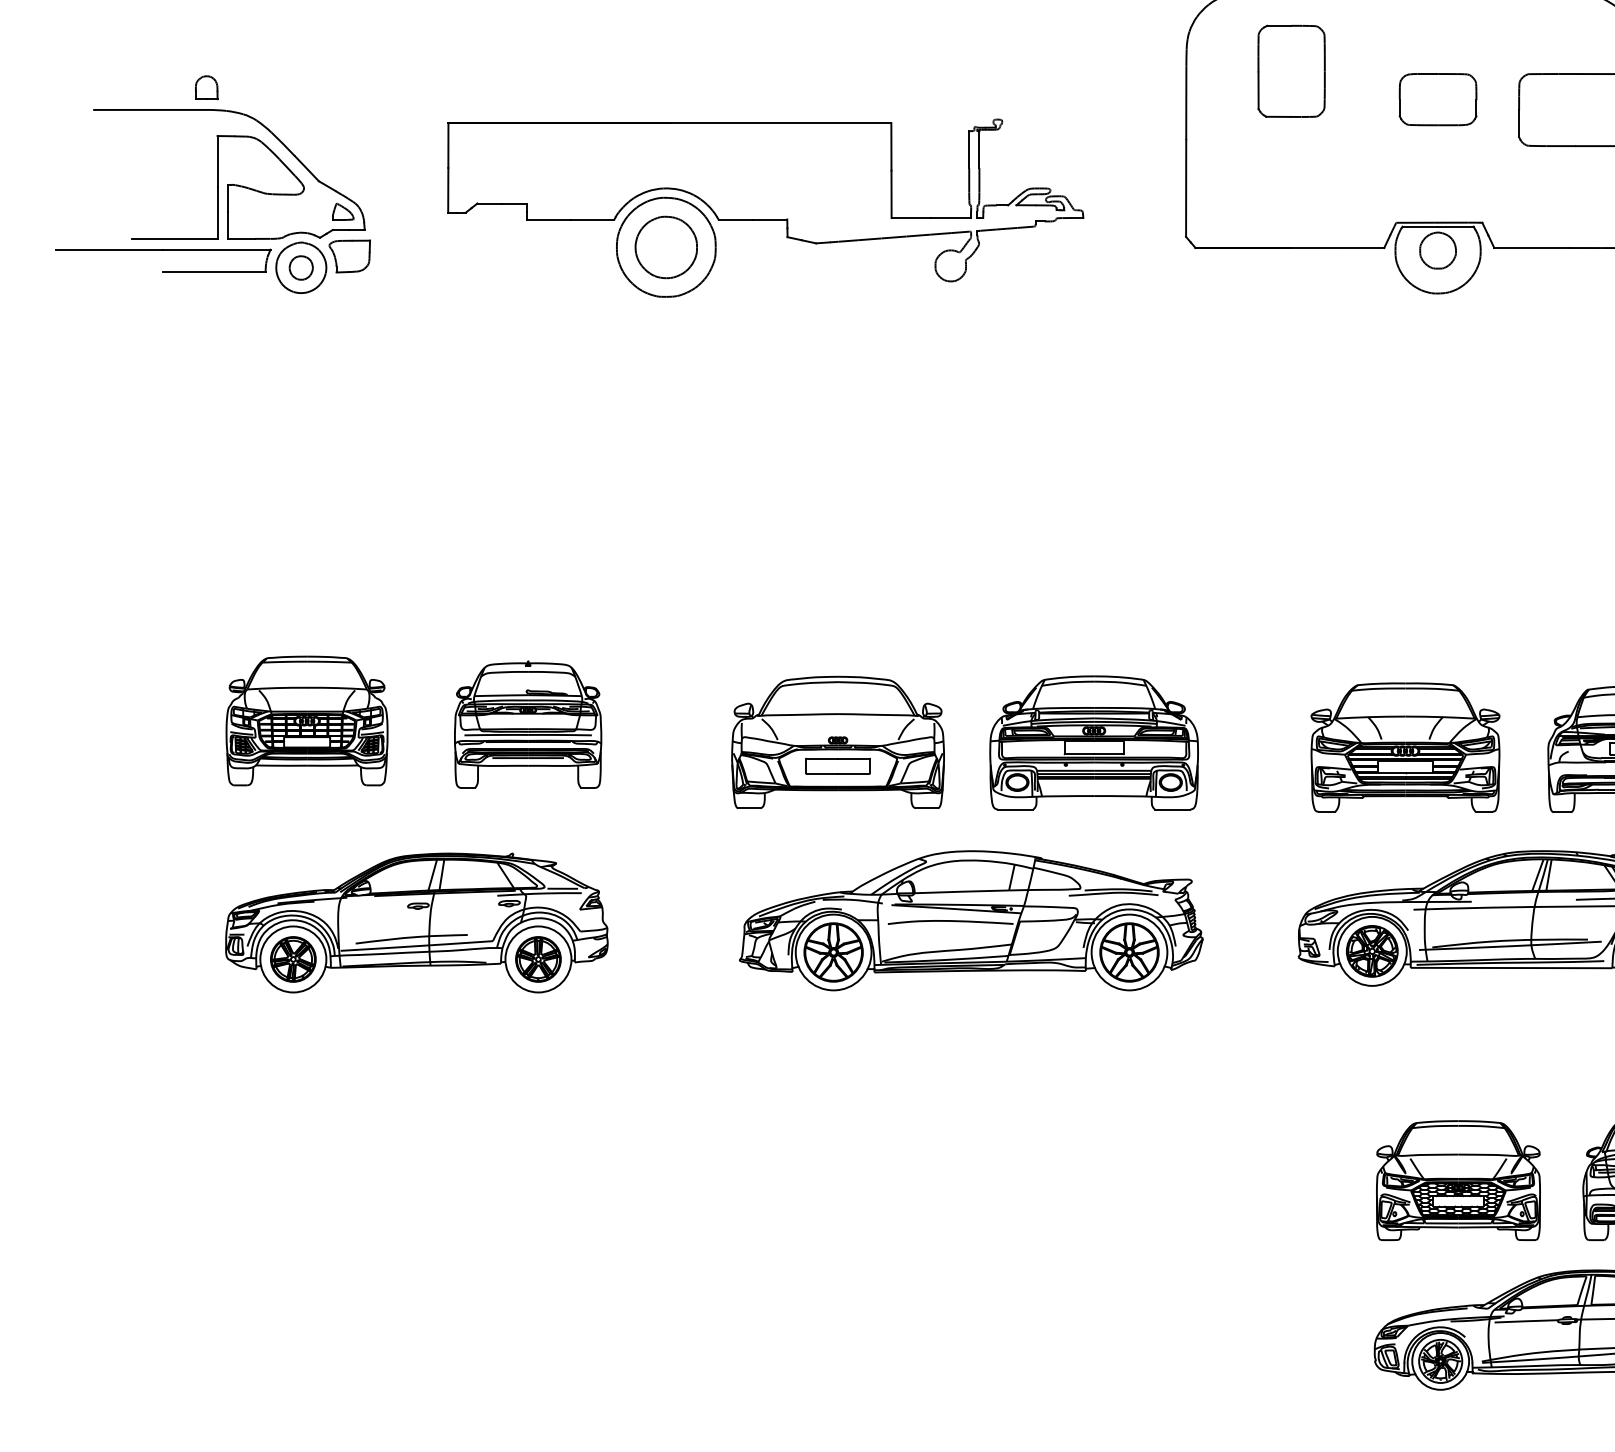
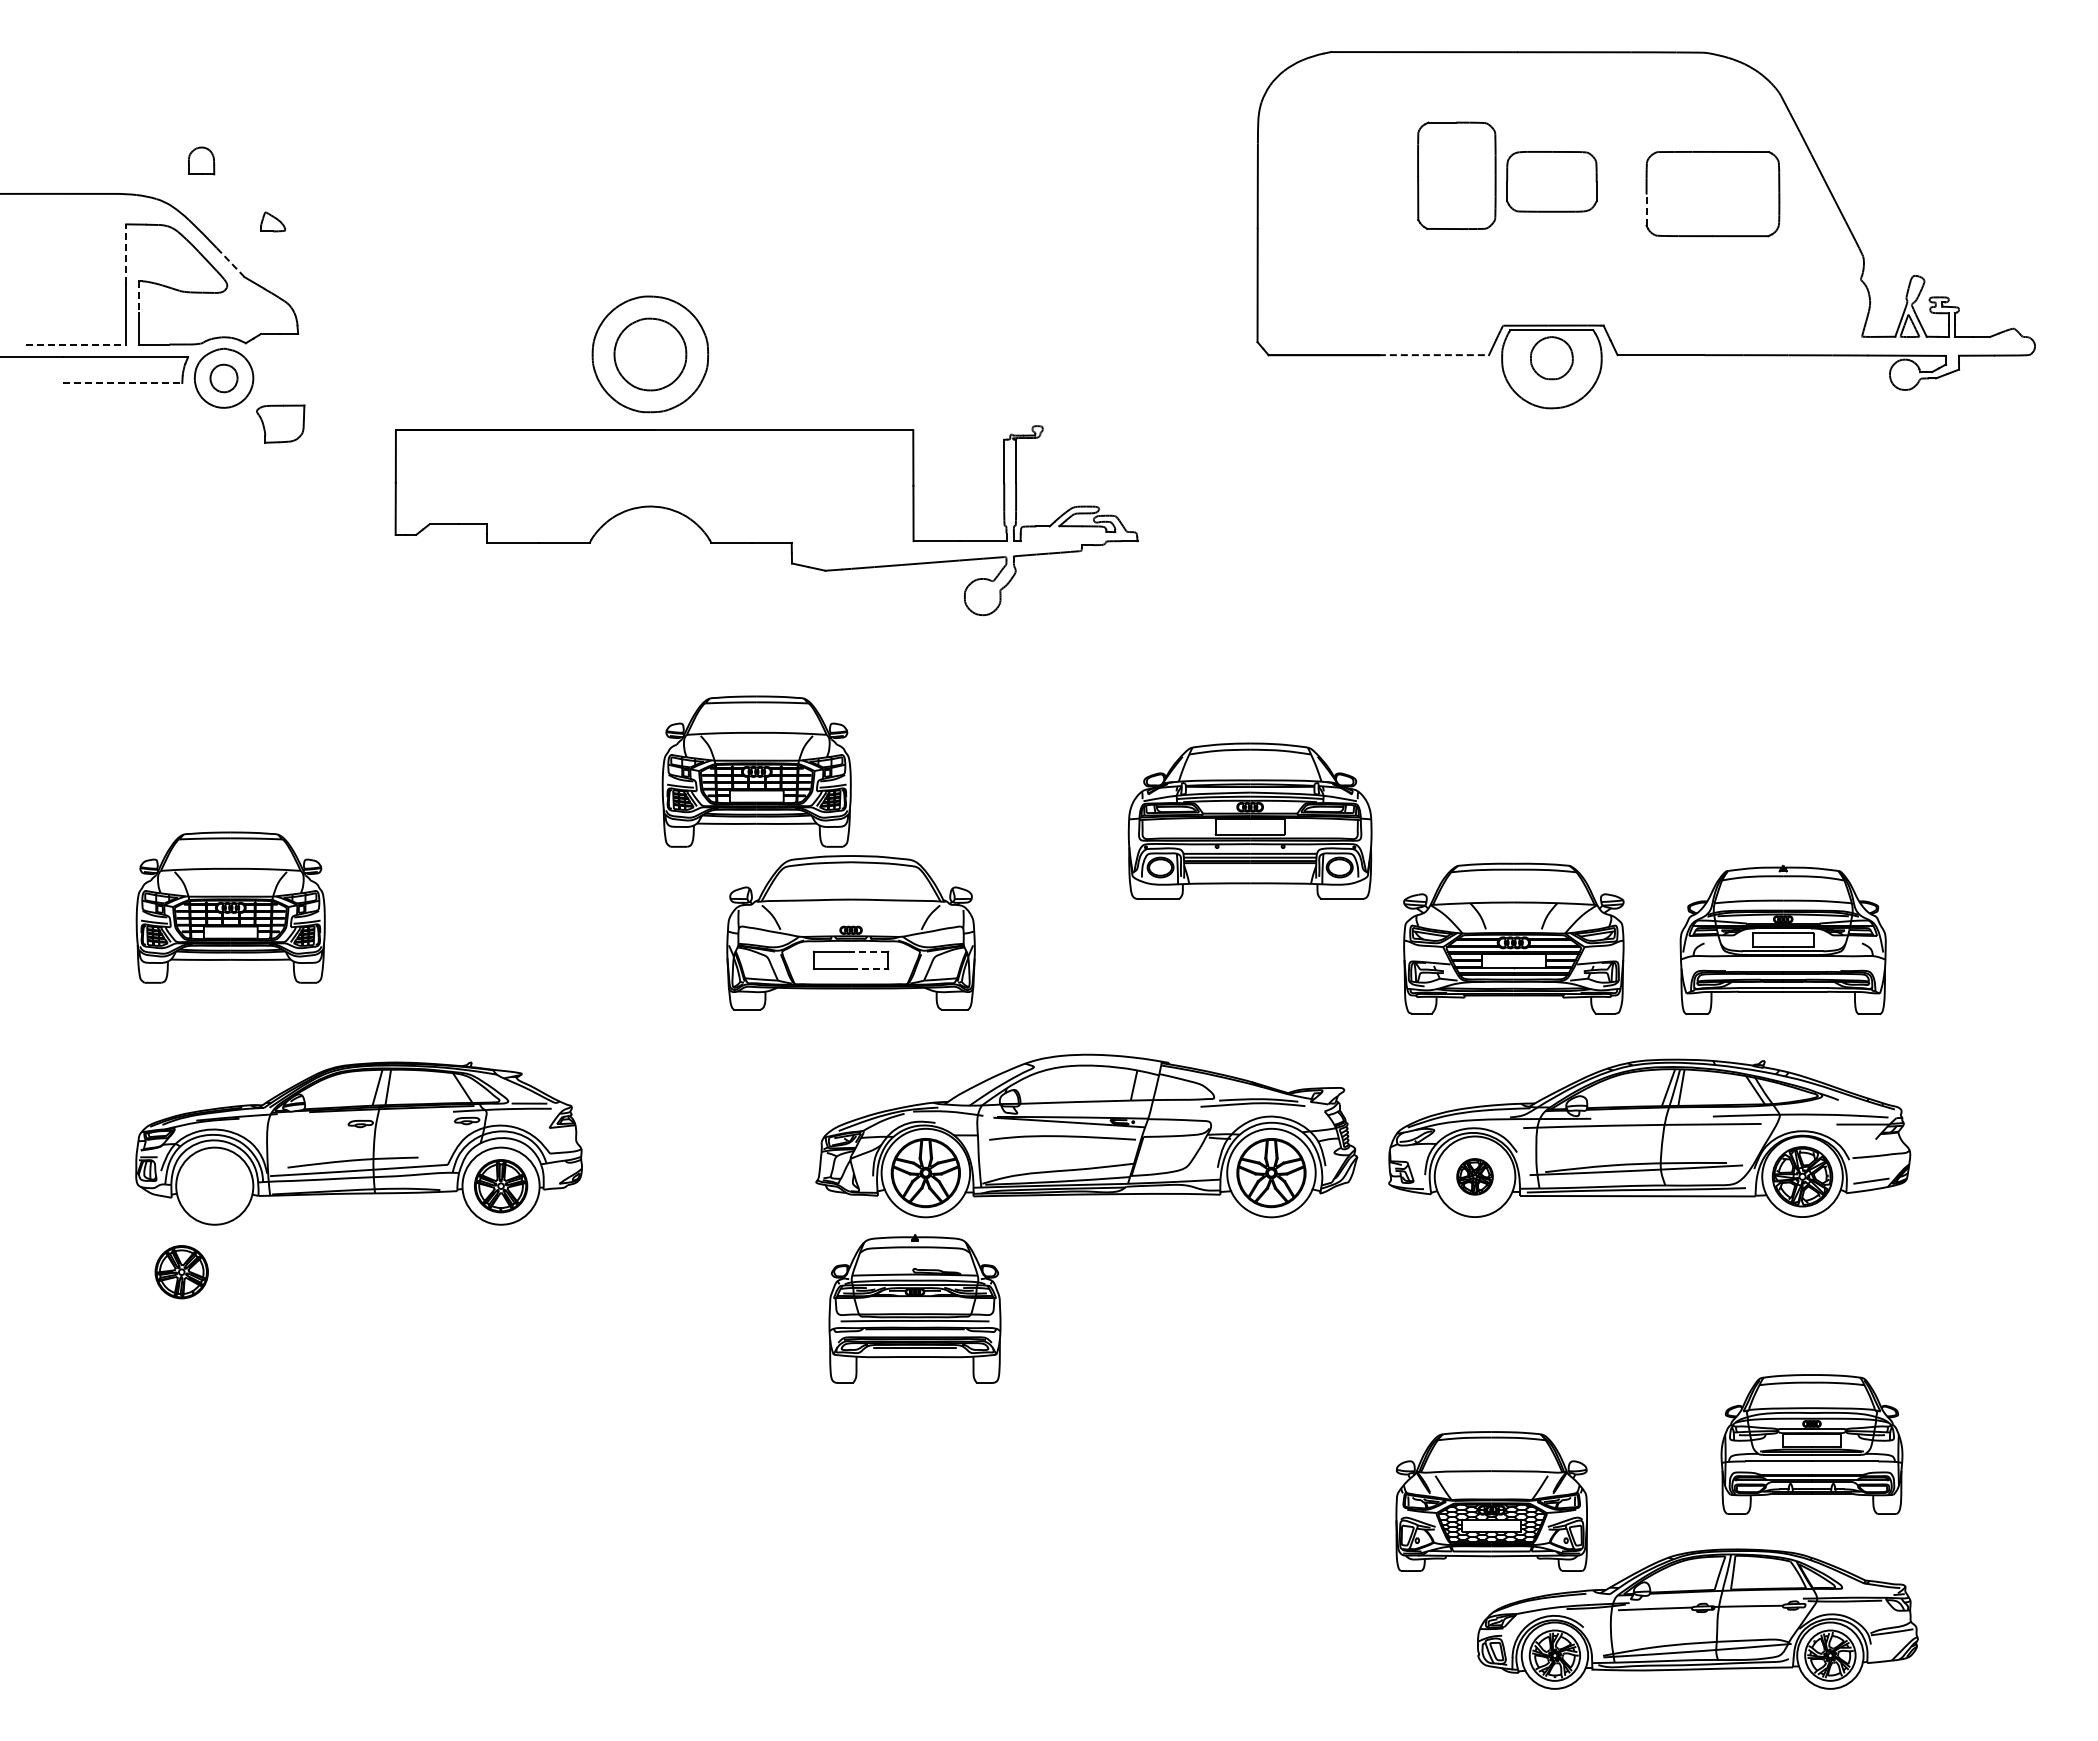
part: (1291, 71) -> (1456, 175), moved
part: (206, 87) -> (201, 160), moved
line: (1519, 124) -> (1646, 210), solid -> dashed
line: (217, 160) -> (126, 253), solid -> dashed
line: (306, 168) -> (230, 262), solid -> dashed
line: (228, 198) -> (138, 297), solid -> dashed
part: (765, 200) -> (766, 520), moved
part: (342, 211) -> (272, 221), moved
line: (174, 238) -> (76, 344), solid -> dashed
line: (1337, 248) -> (1434, 355), solid -> dashed
part: (349, 256) -> (280, 423), moved
line: (214, 271) -> (122, 382), solid -> dashed
part: (757, 604) -> (756, 771), added
part: (527, 724) -> (914, 1308), moved
part: (1093, 742) -> (1249, 820), moved
line: (853, 758) -> (868, 951), solid -> dashed
line: (853, 773) -> (869, 969), solid -> dashed
part: (971, 920) -> (1086, 1135), moved
part: (1371, 951) -> (1474, 1176), size x0.6
part: (293, 959) -> (181, 1272), moved
part: (1458, 1180) -> (1491, 1501), moved

